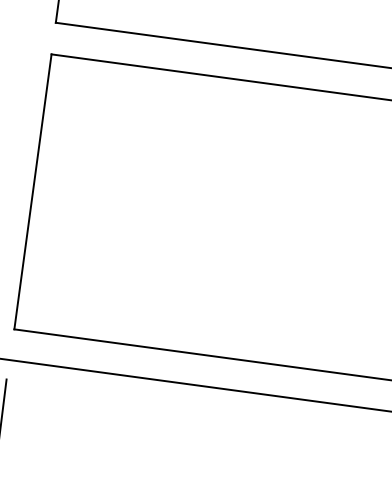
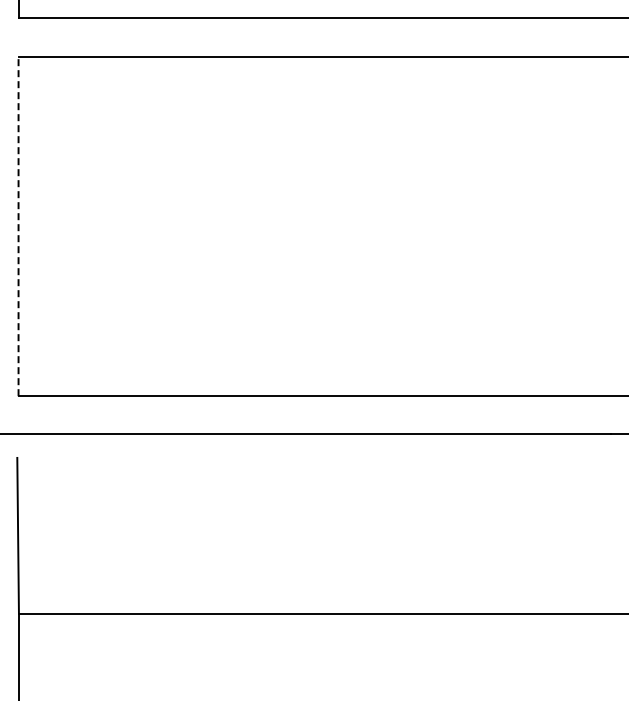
line: (32, 191) -> (18, 226), solid -> dashed

